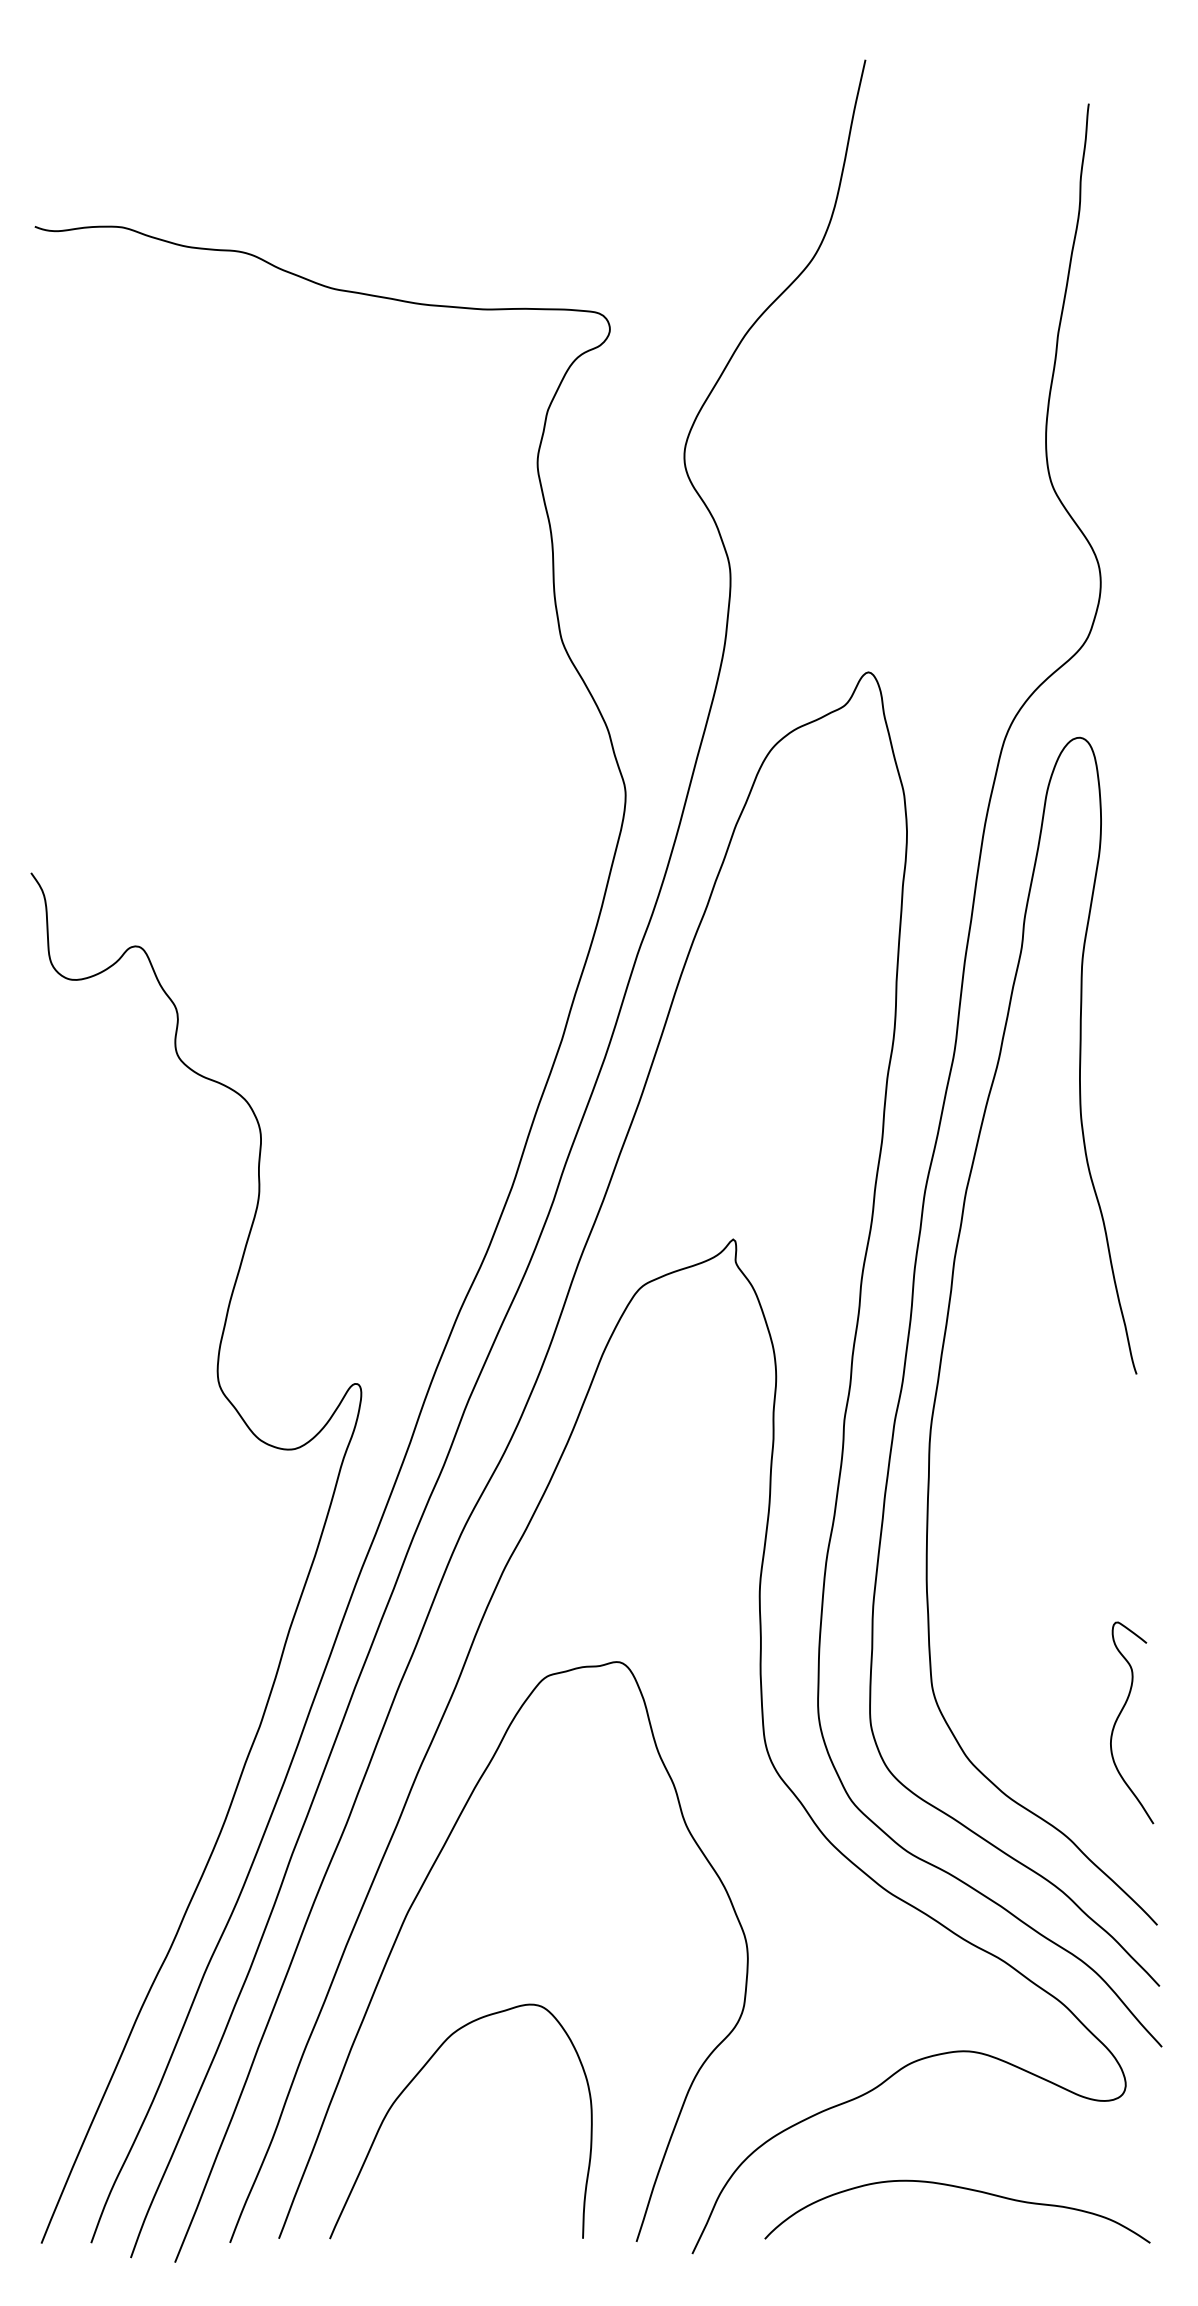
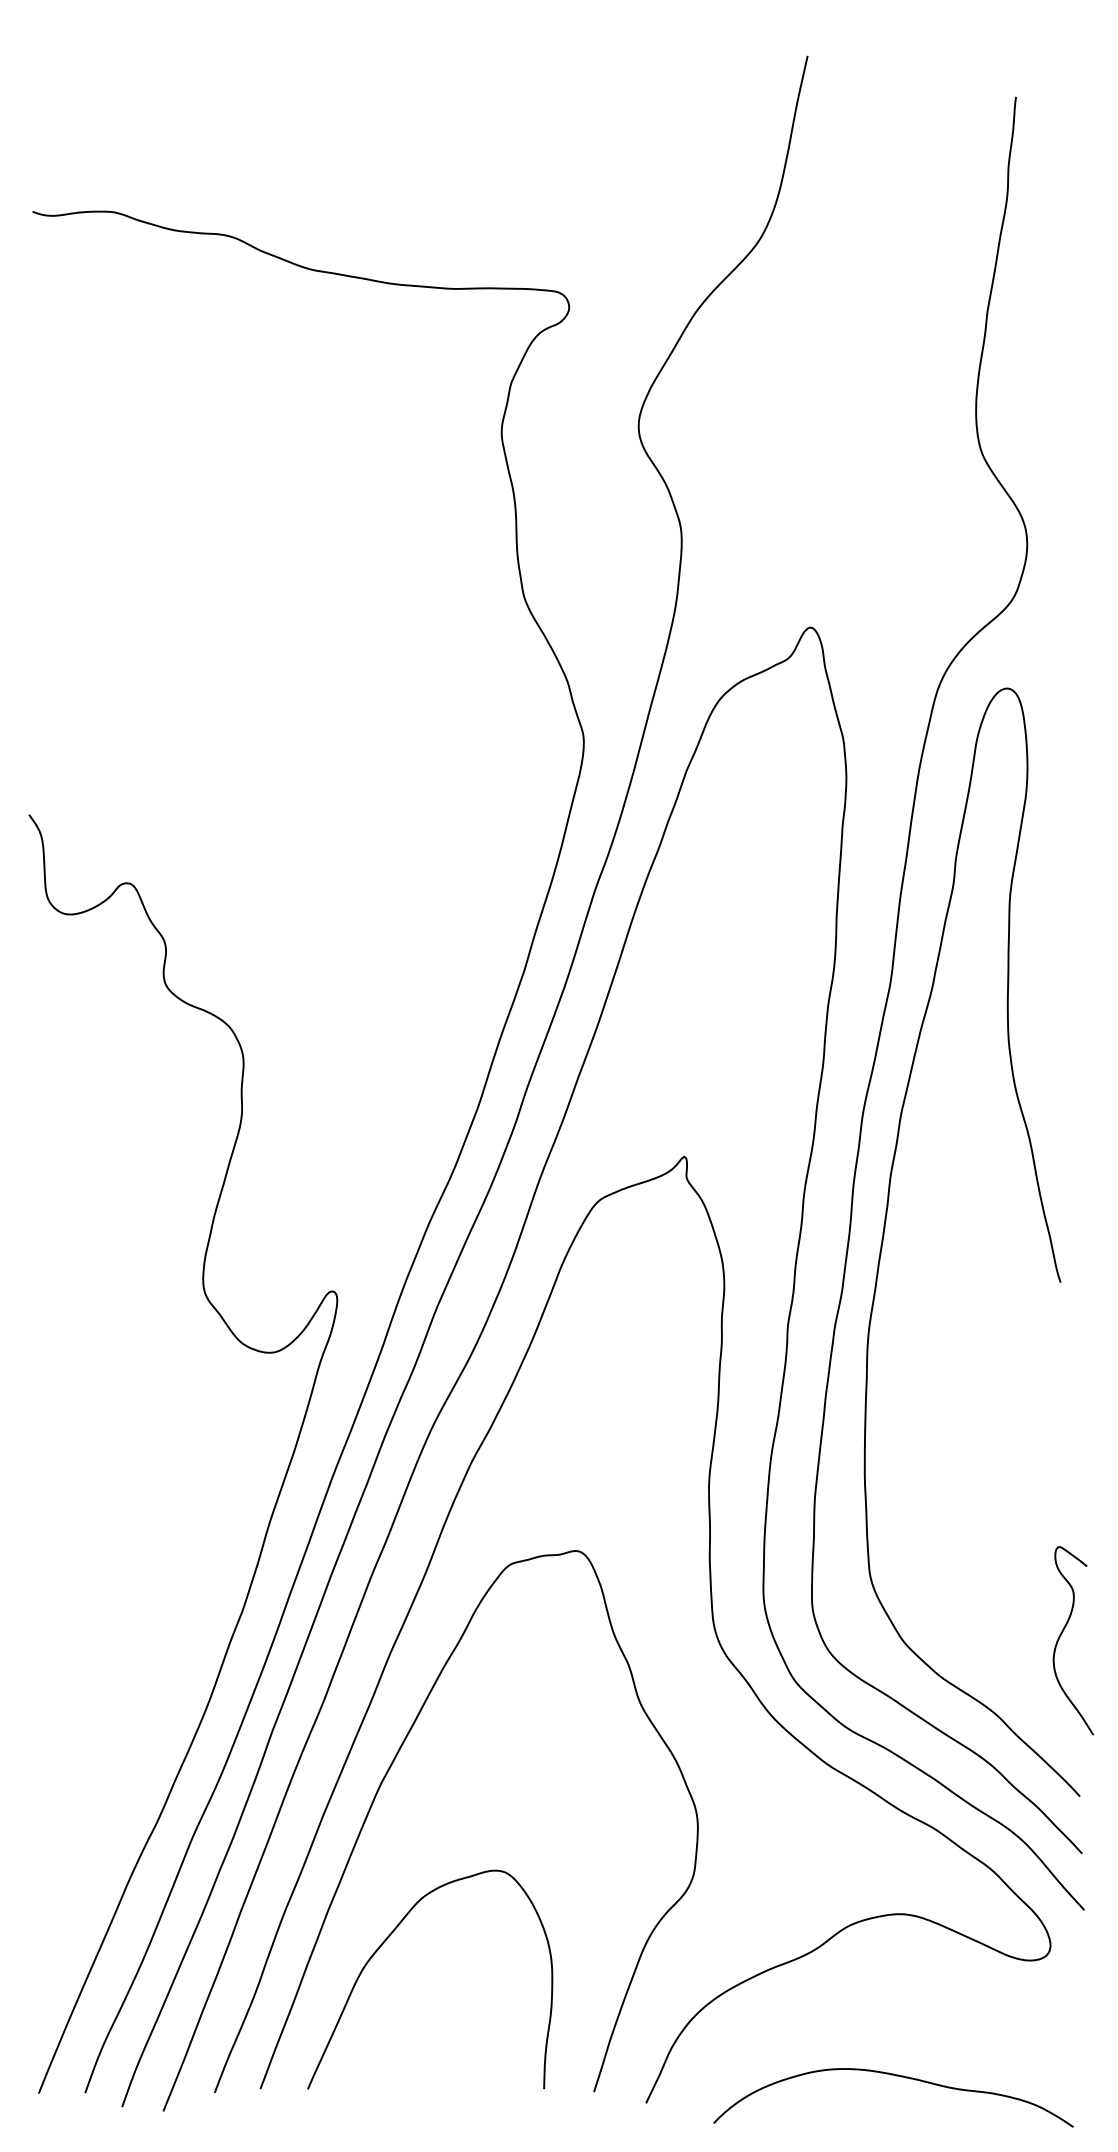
curve: (1119, 1717) -> (1061, 1635), moved
curve: (960, 2188) -> (896, 2076), moved

